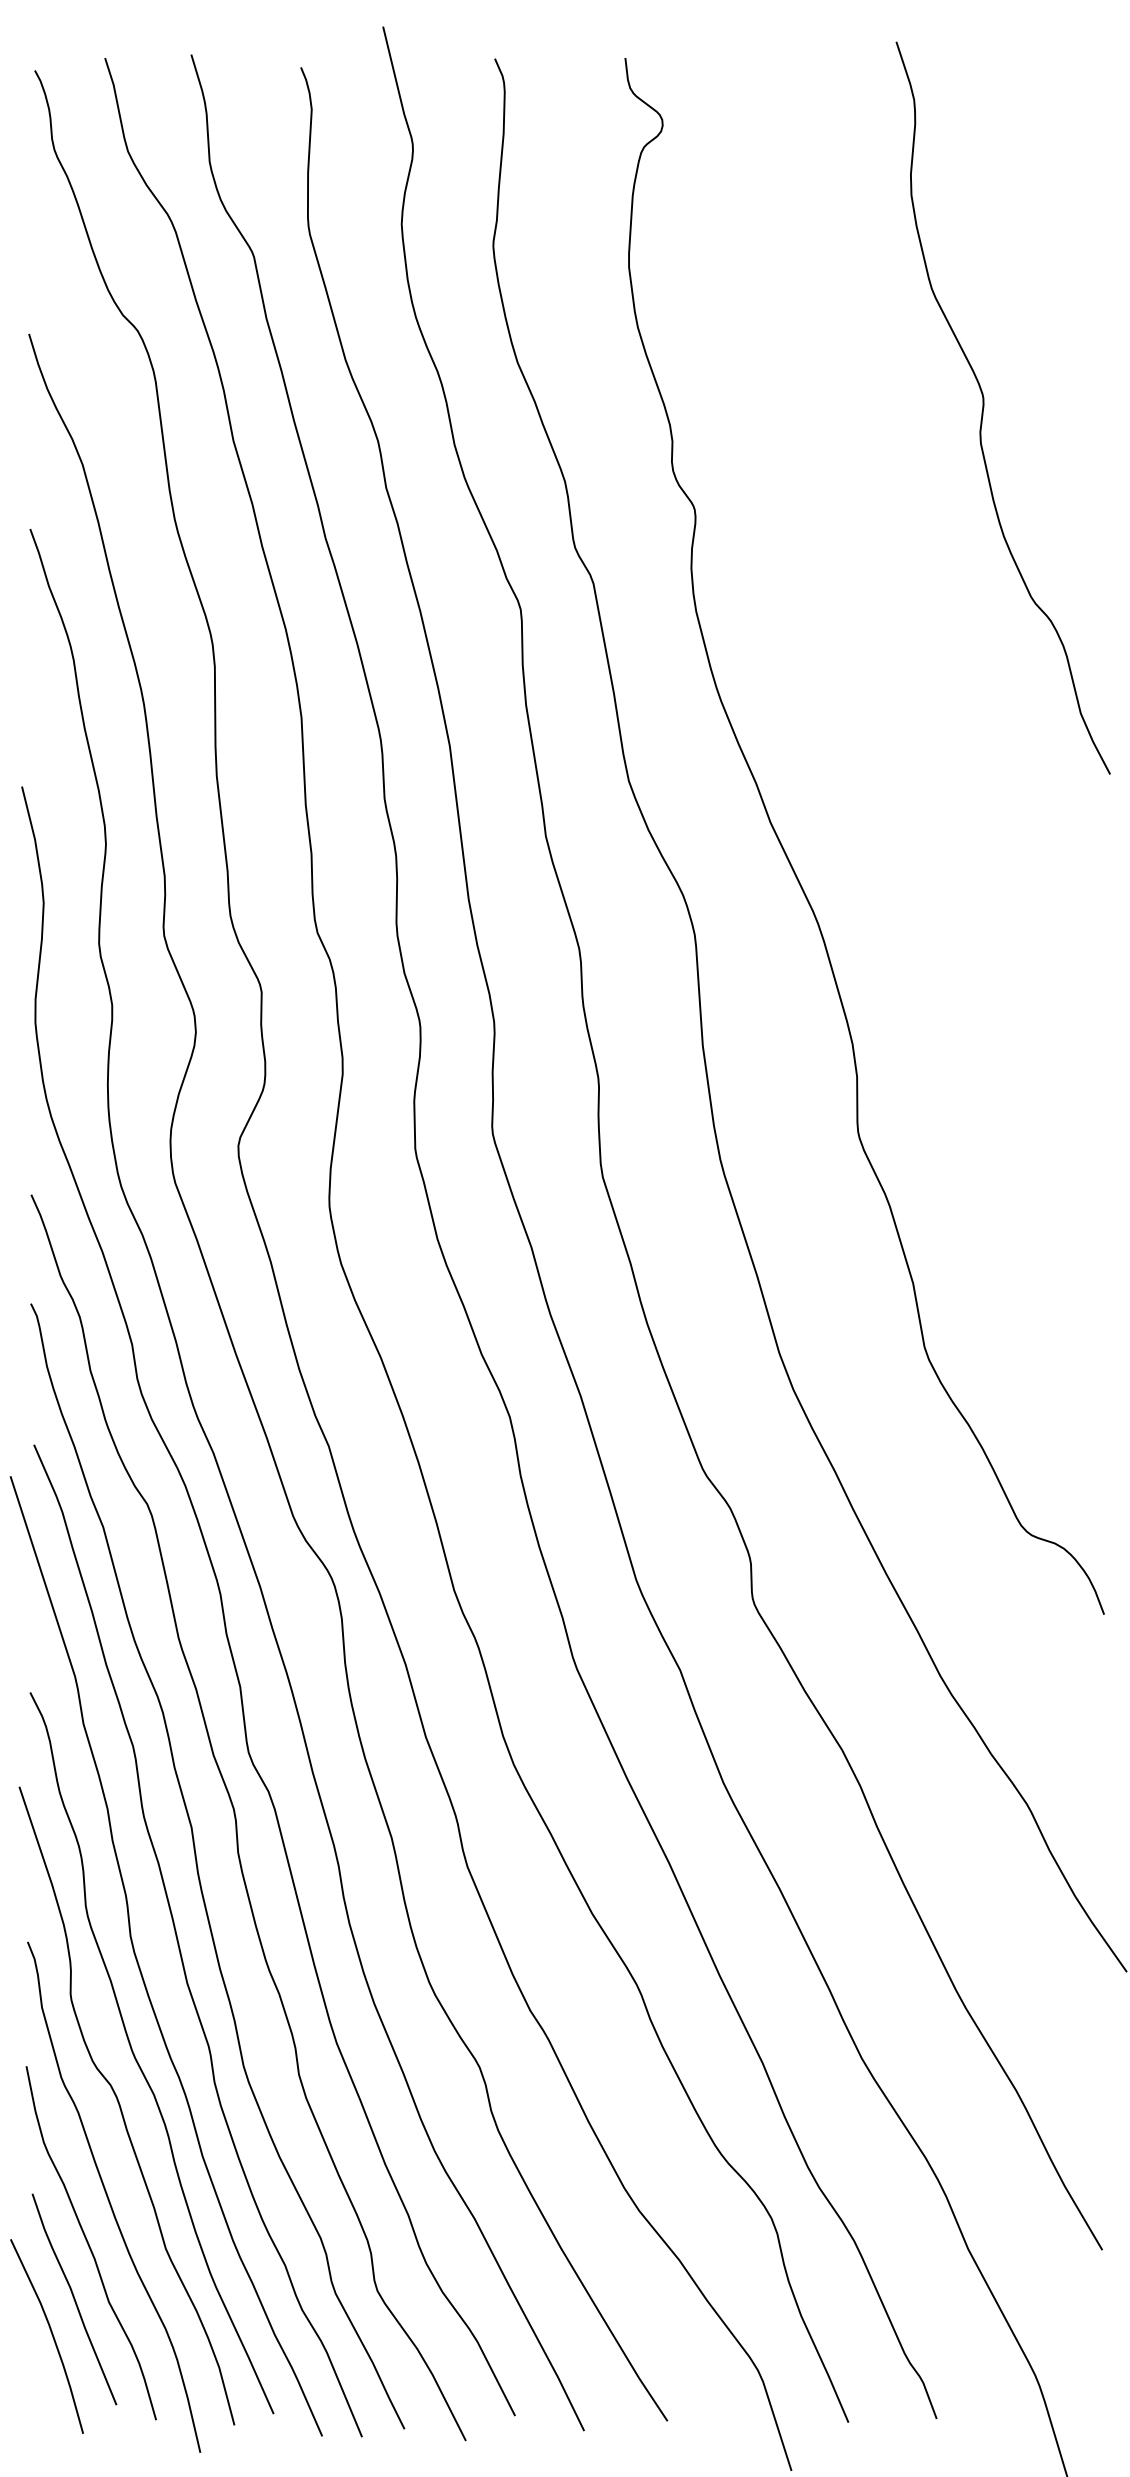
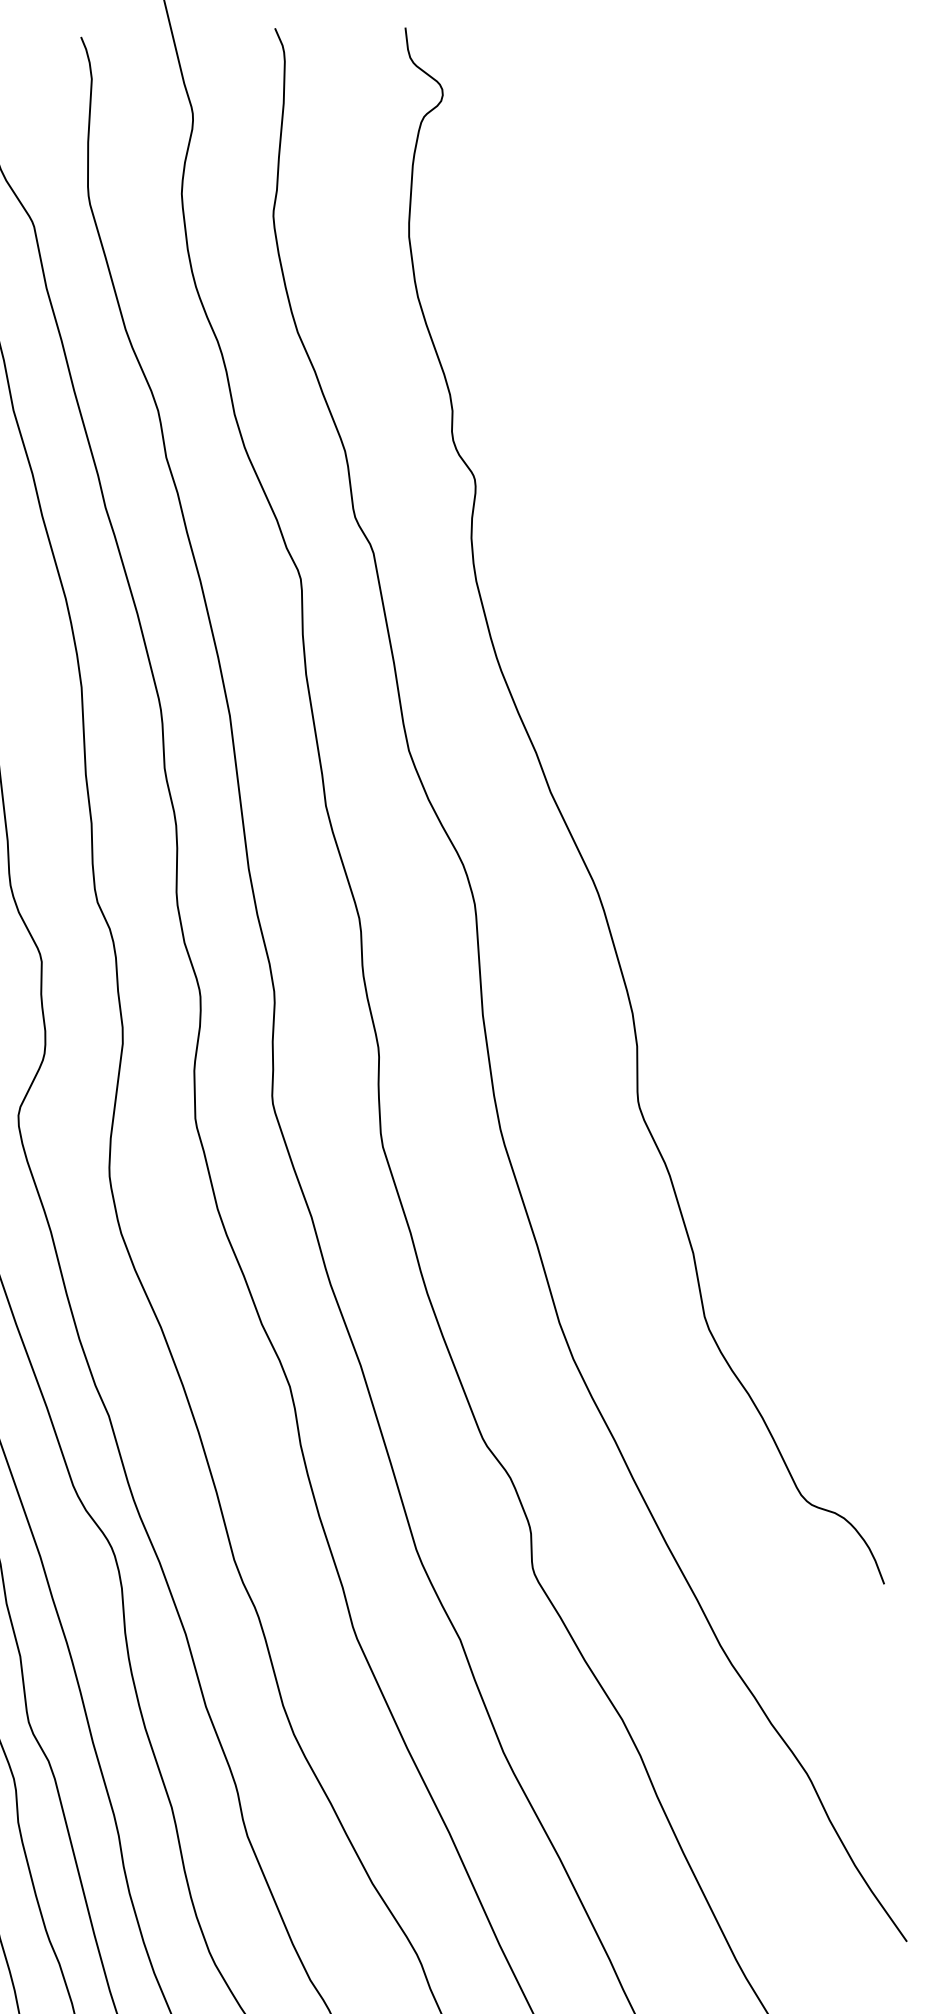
curve: (984, 407) -> (764, 377), removed

